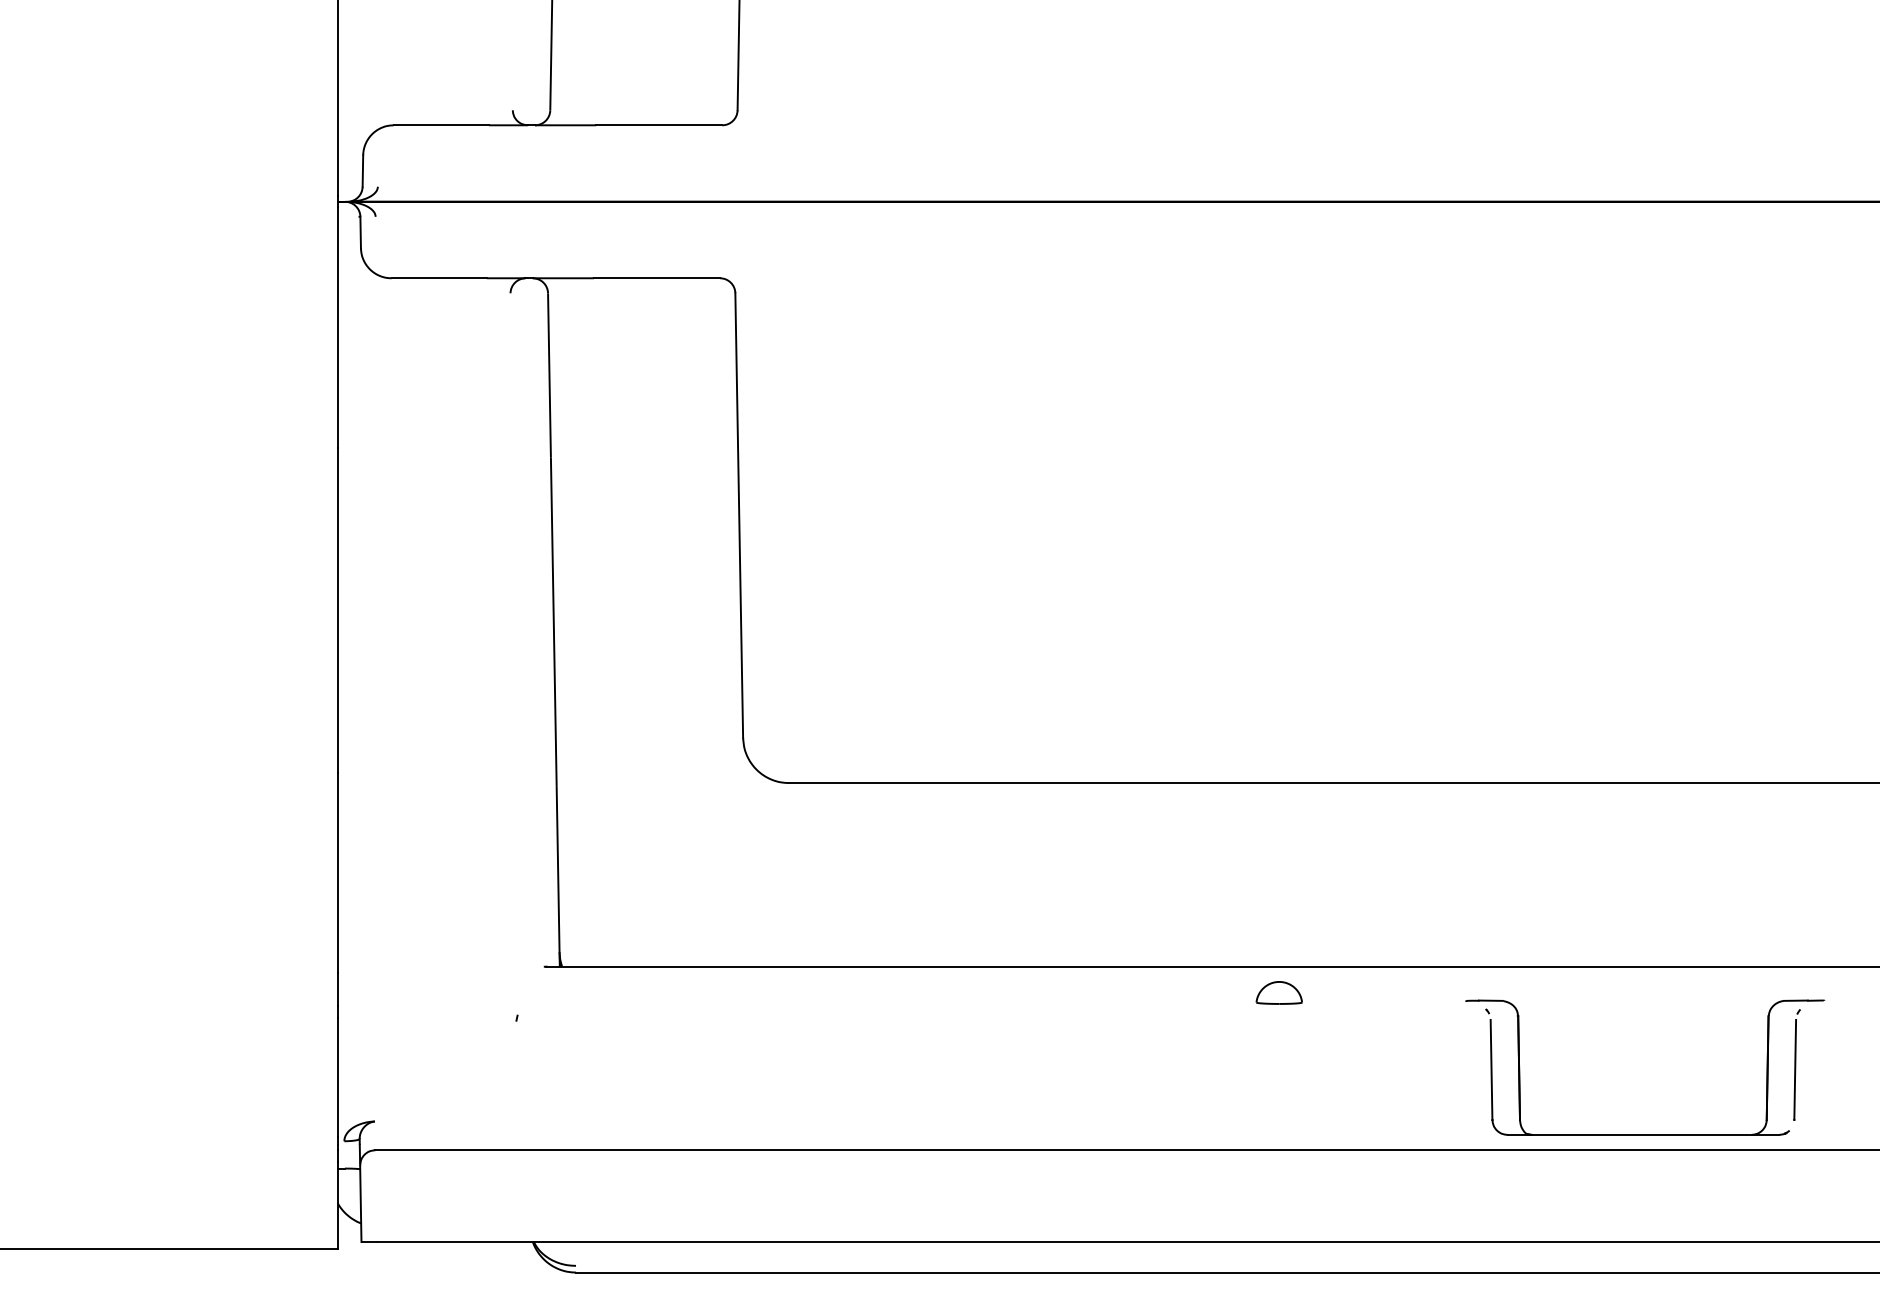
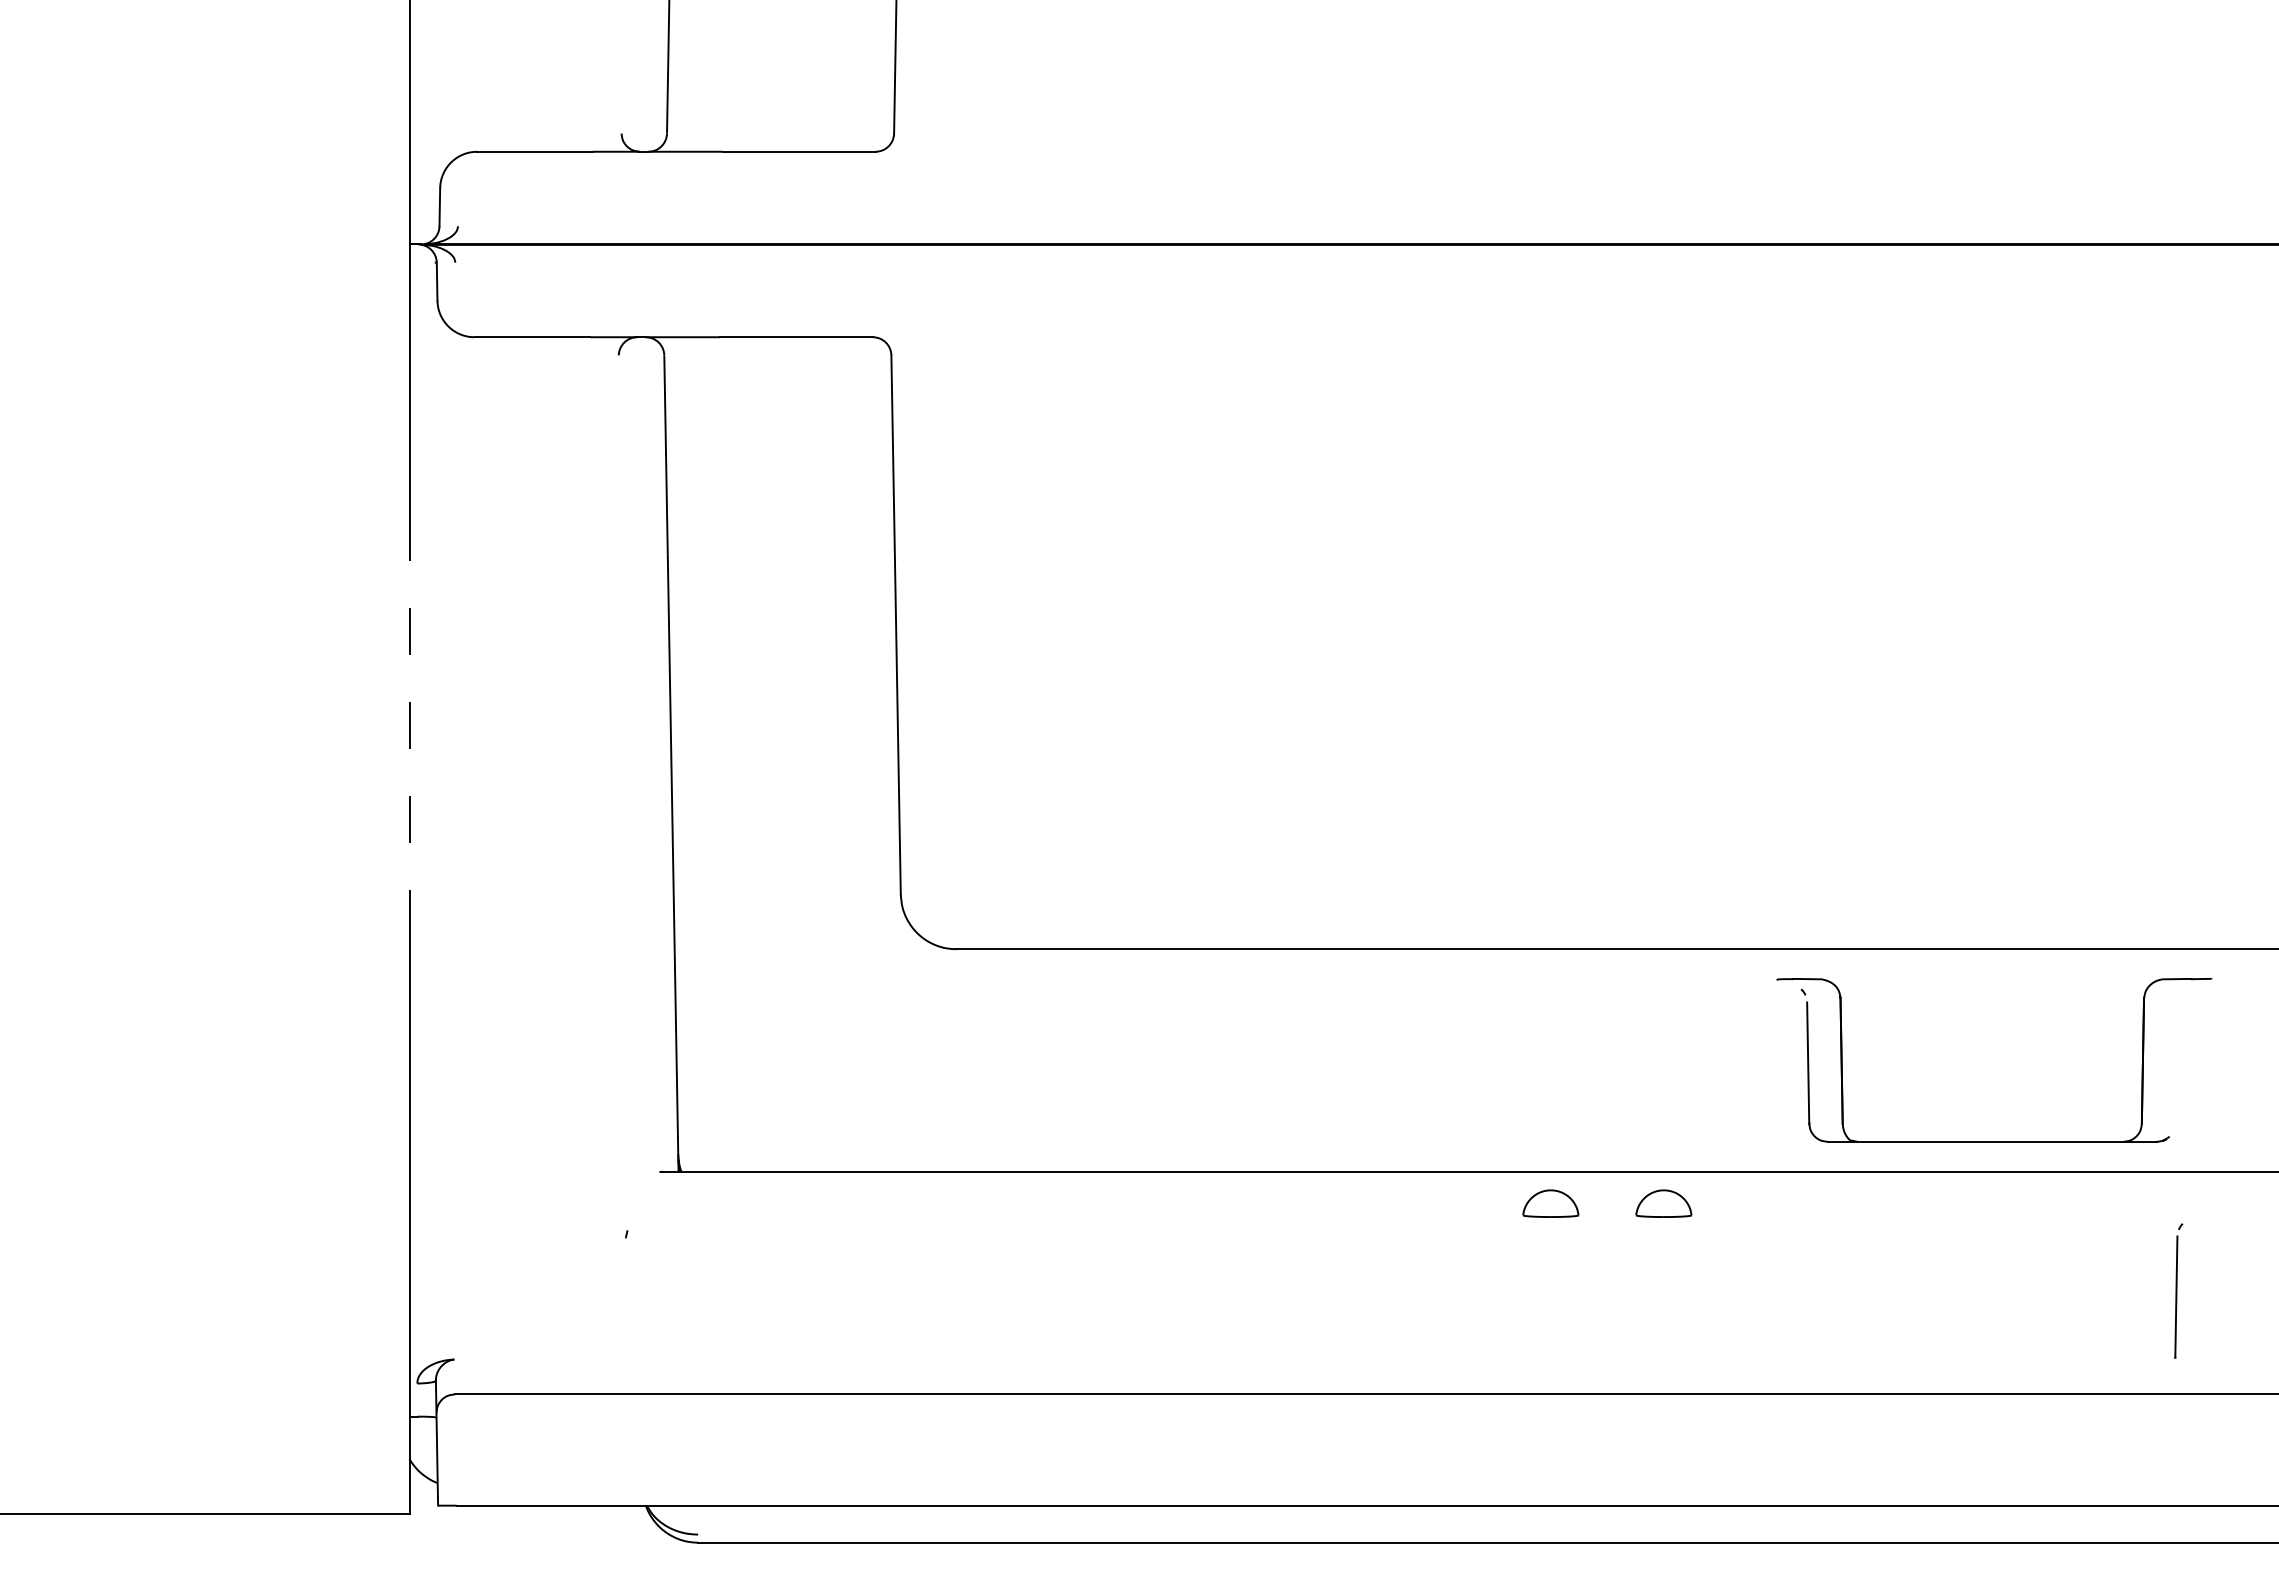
line: (337, 610) -> (409, 739), solid -> dashed
part: (1372, 992) -> (1663, 1203), added
part: (1645, 1134) -> (1994, 1141), moved

